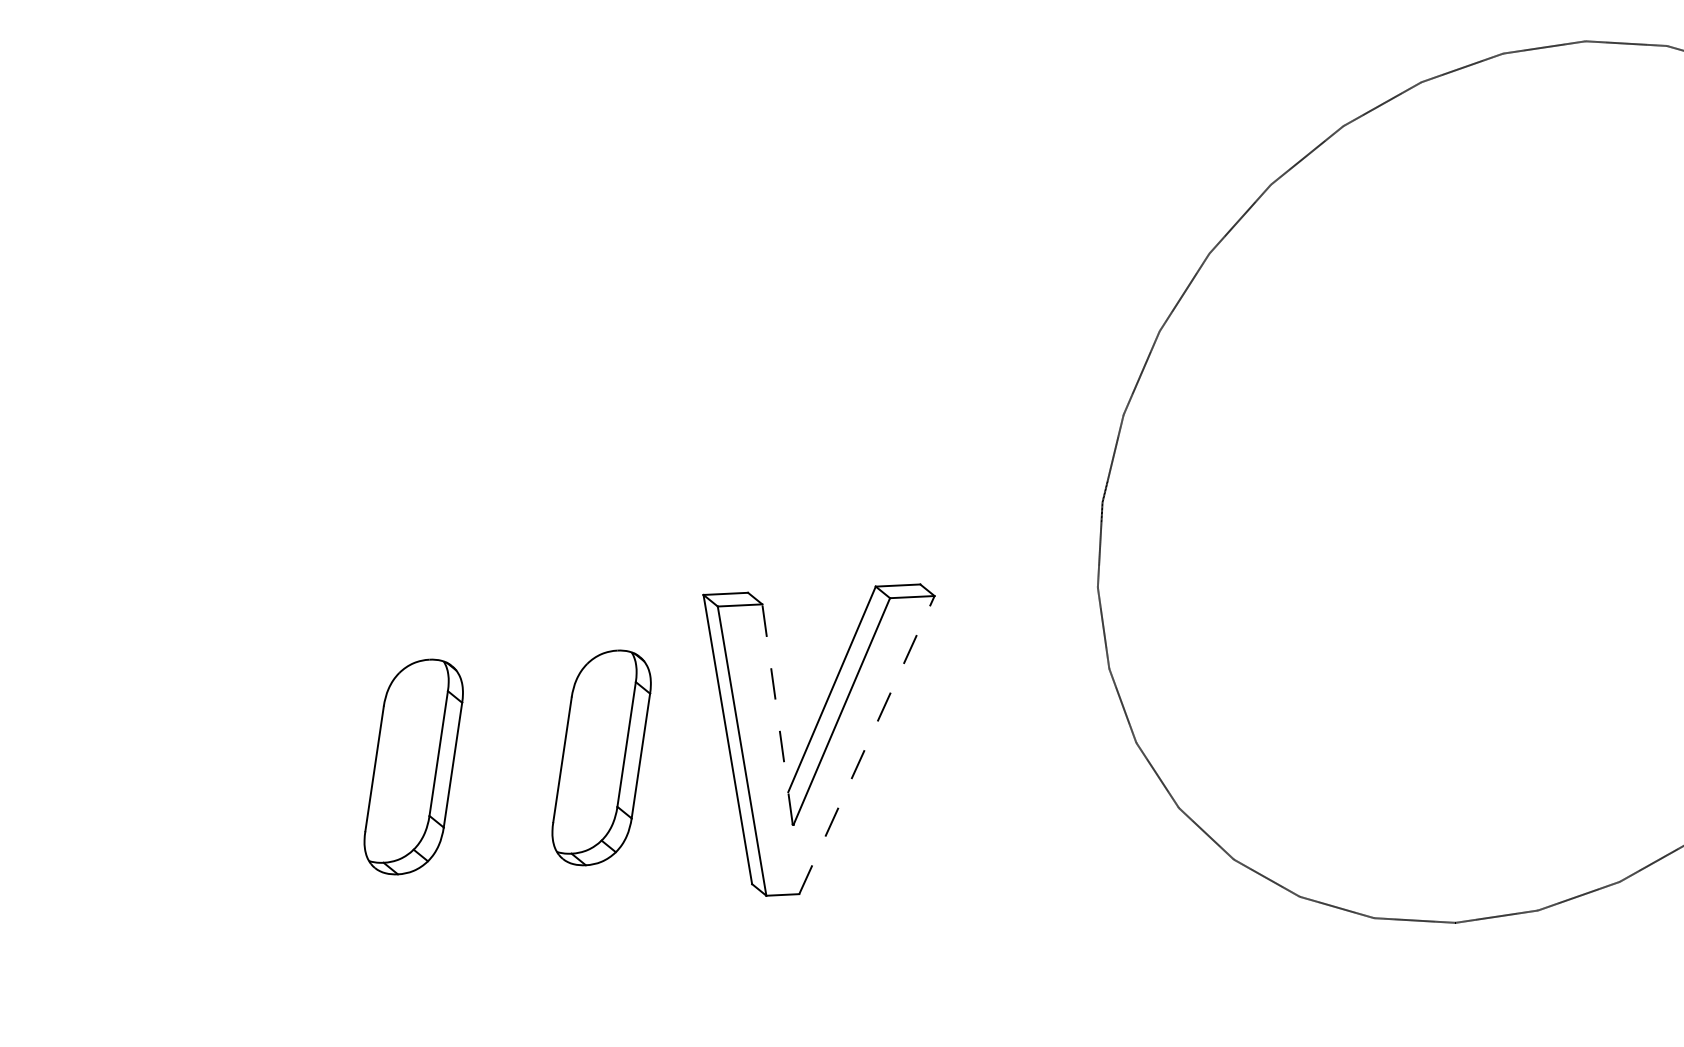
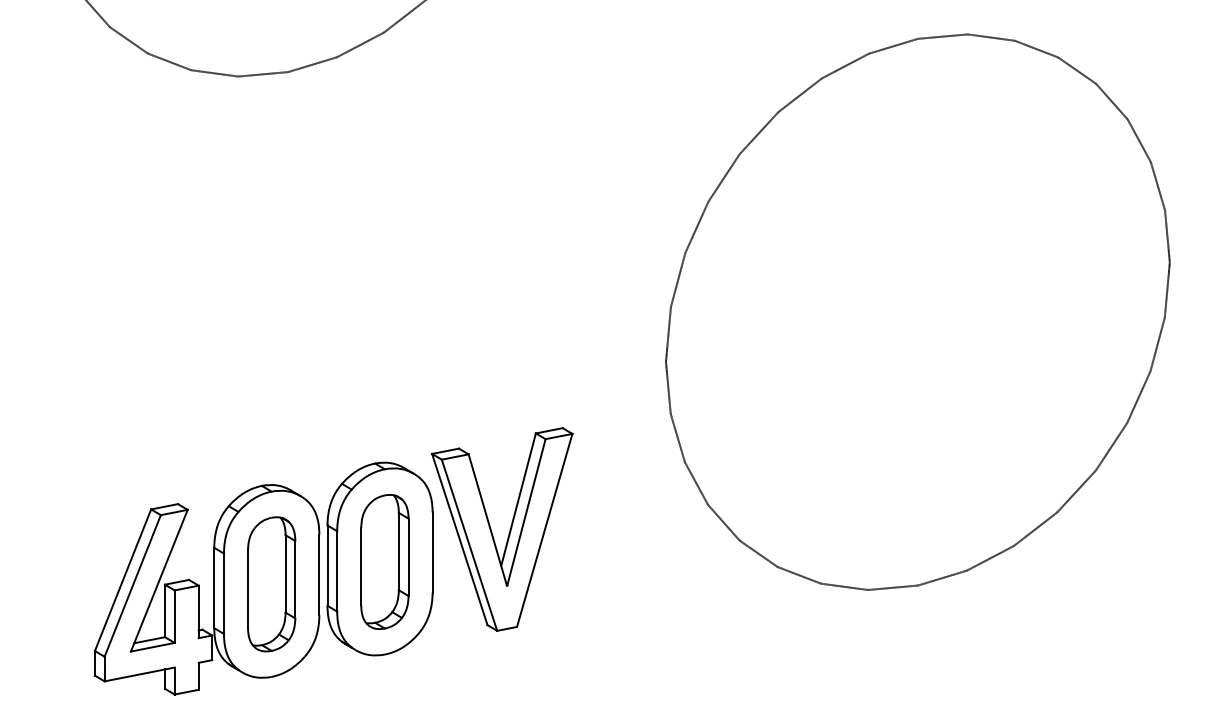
line: (777, 713) -> (487, 519), dashed -> solid
line: (866, 743) -> (544, 529), dashed -> solid
part: (401, 755) -> (263, 578), added

